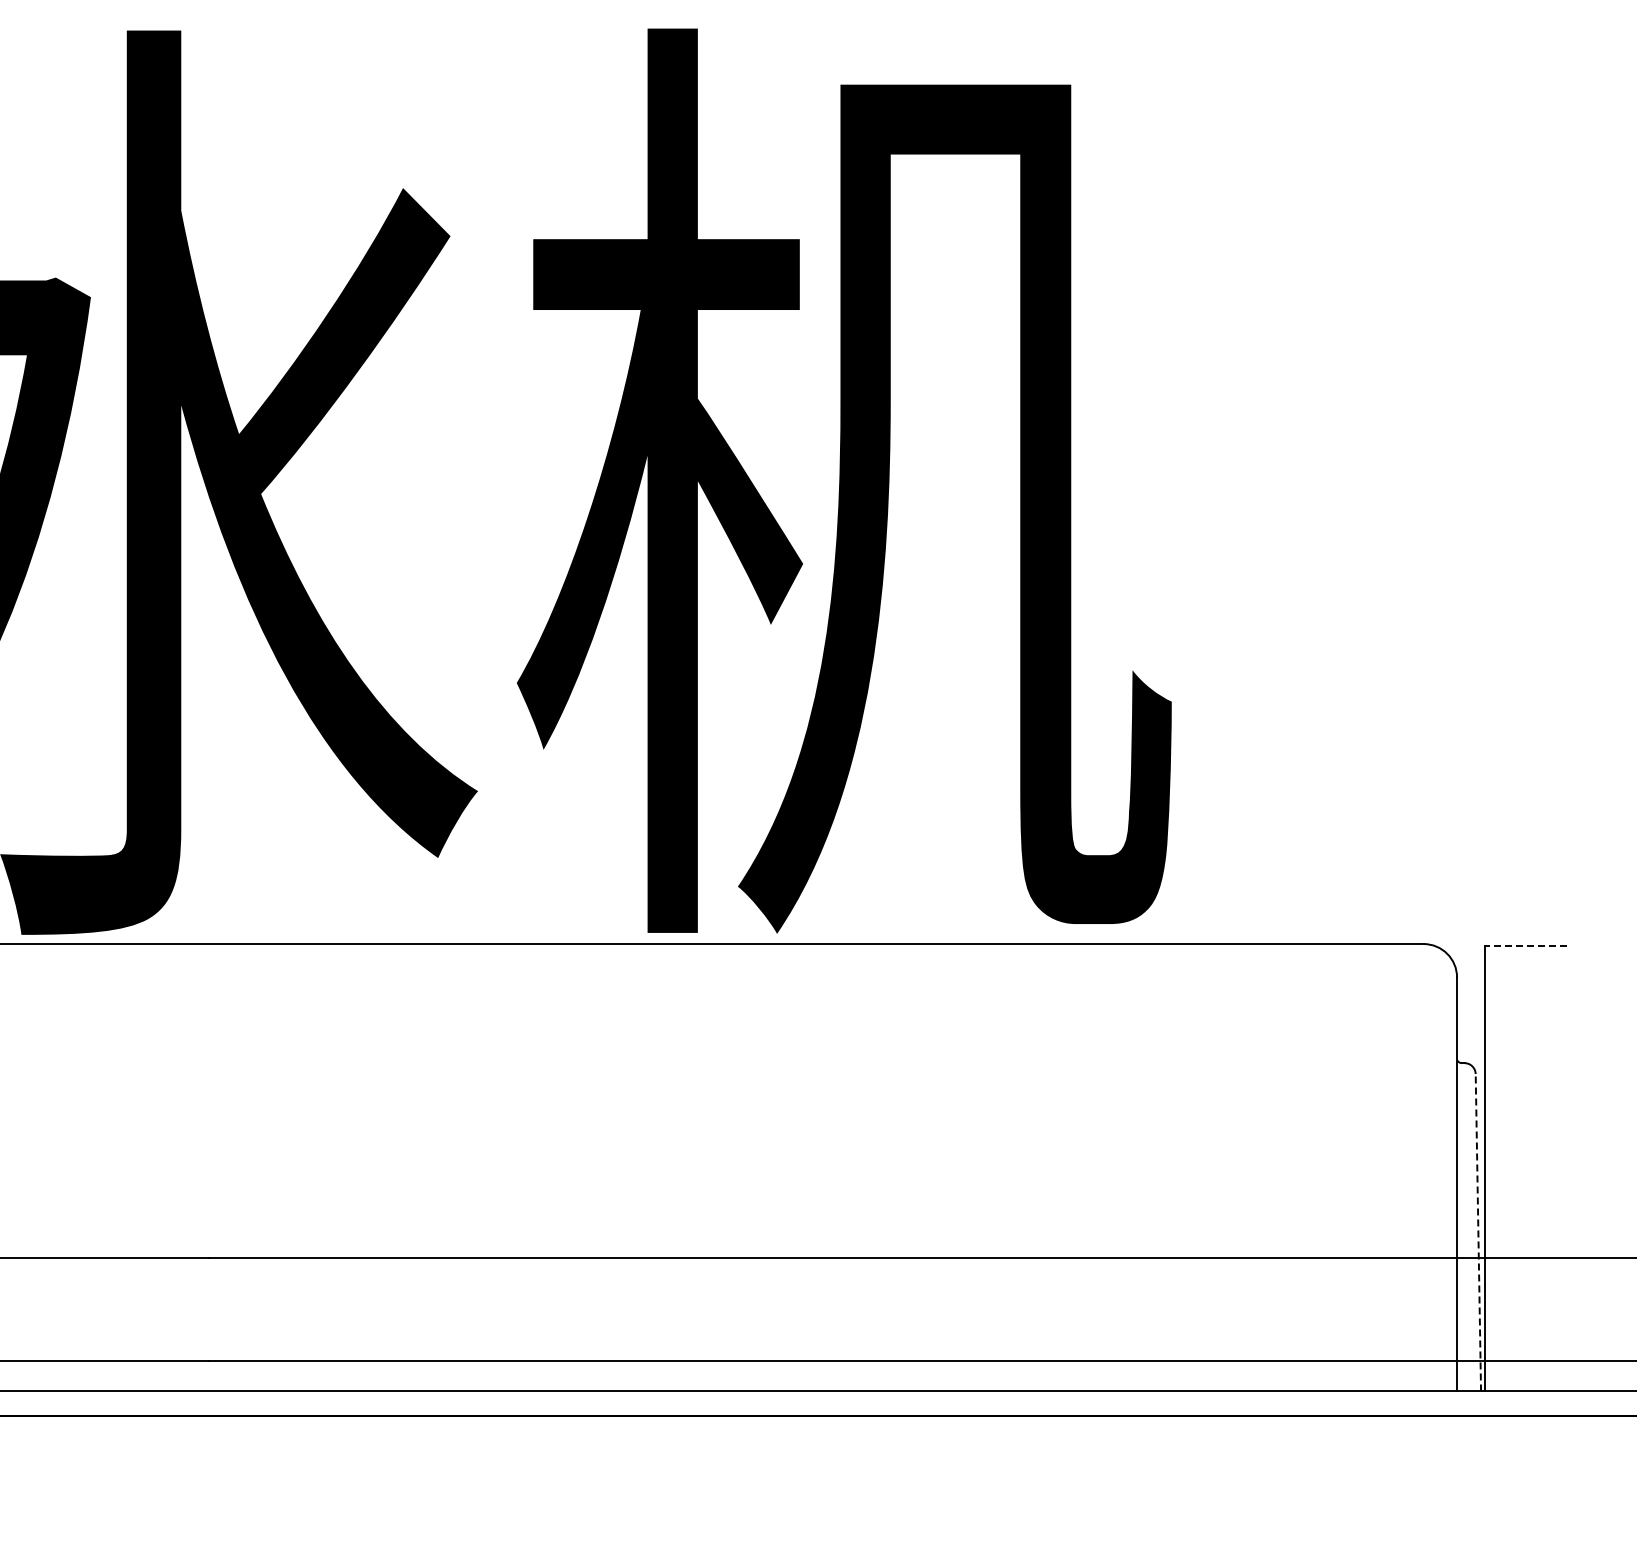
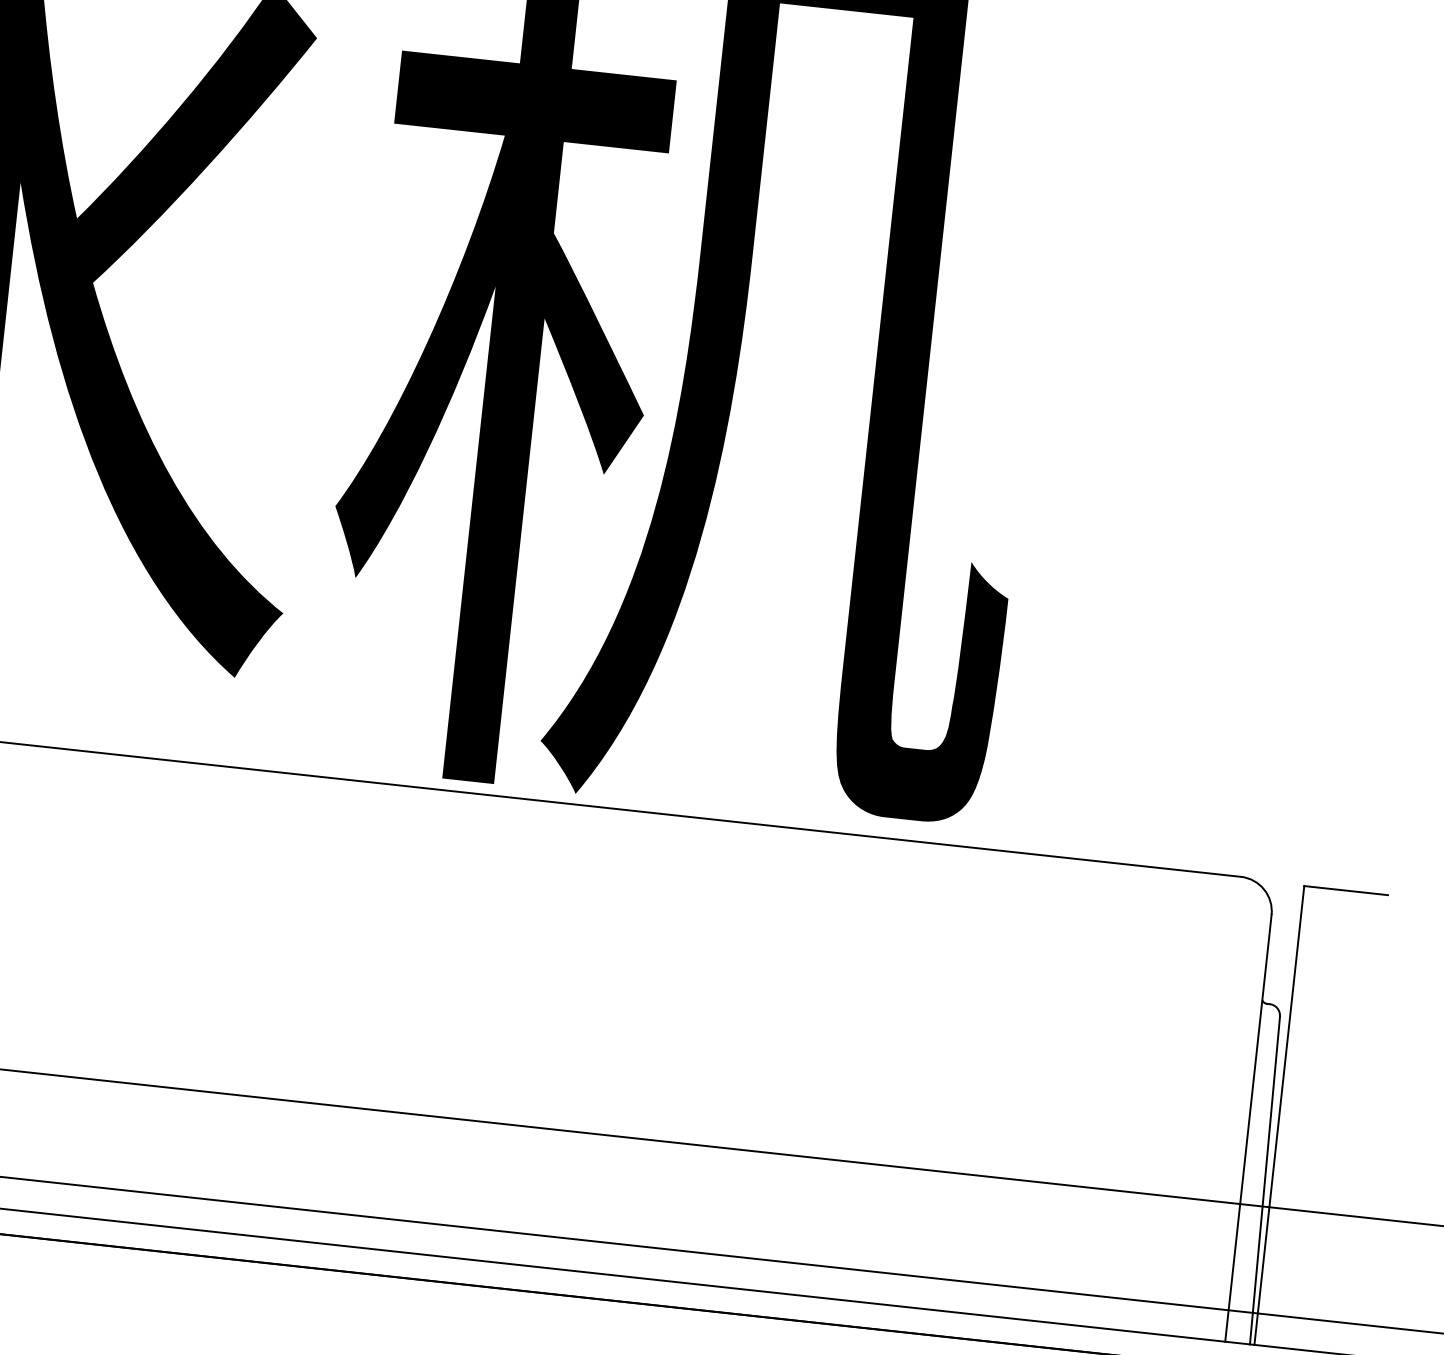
line: (1526, 946) -> (1346, 890), dashed -> solid
line: (1478, 1232) -> (1265, 1180), dashed -> solid

